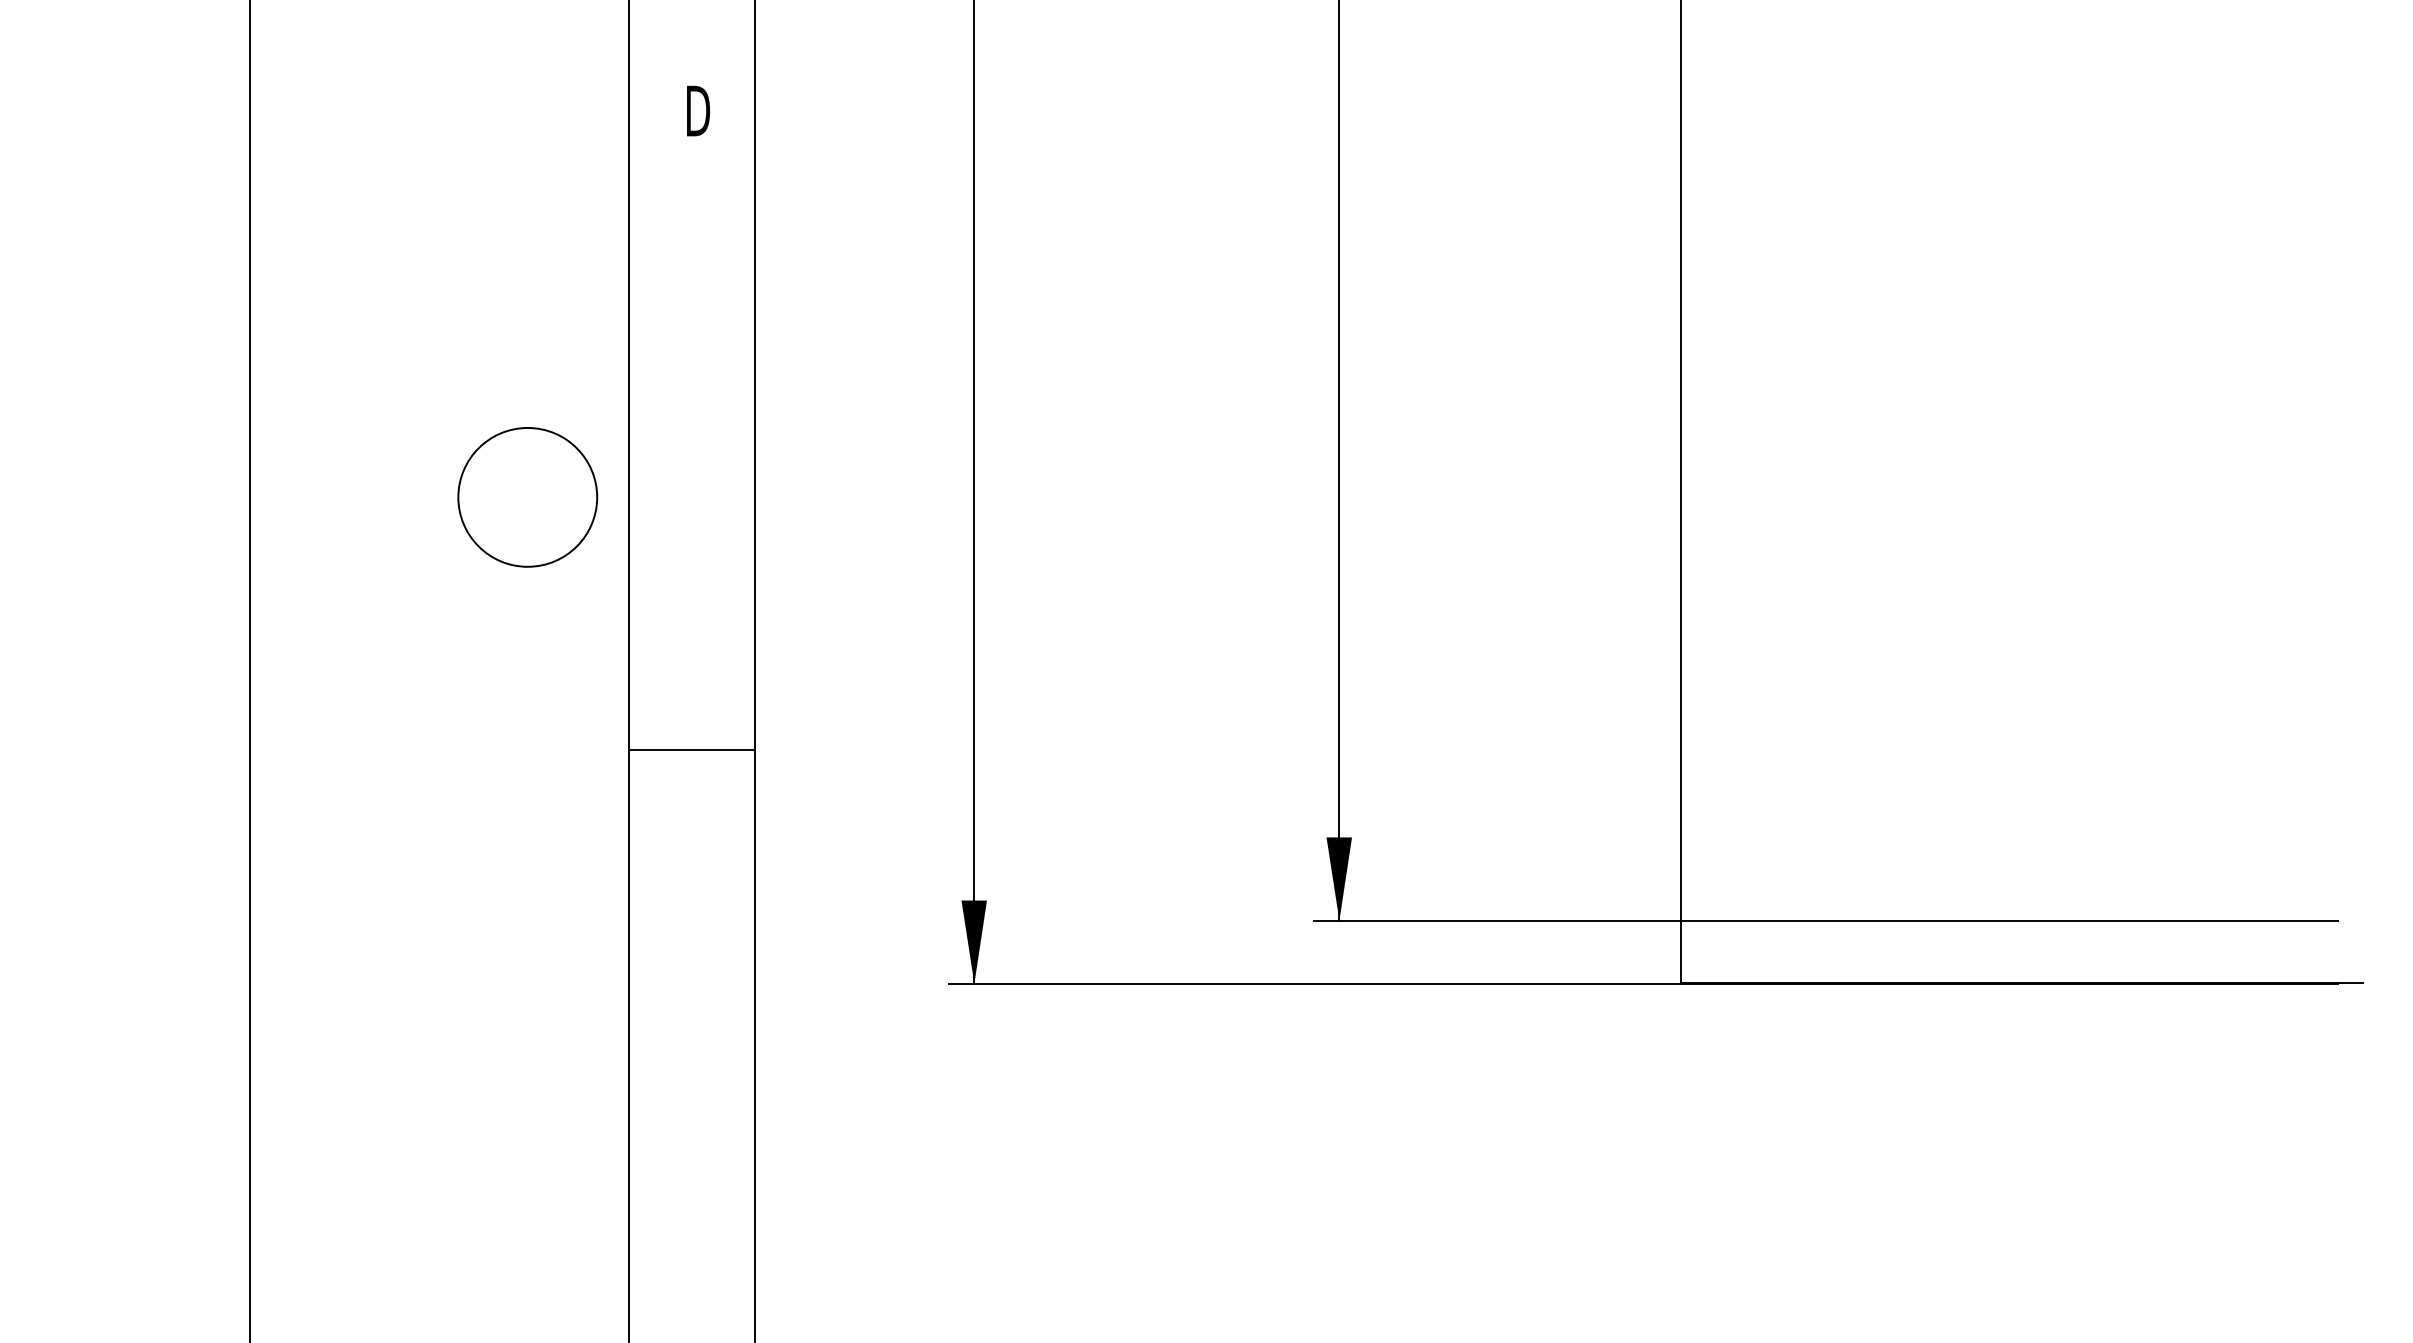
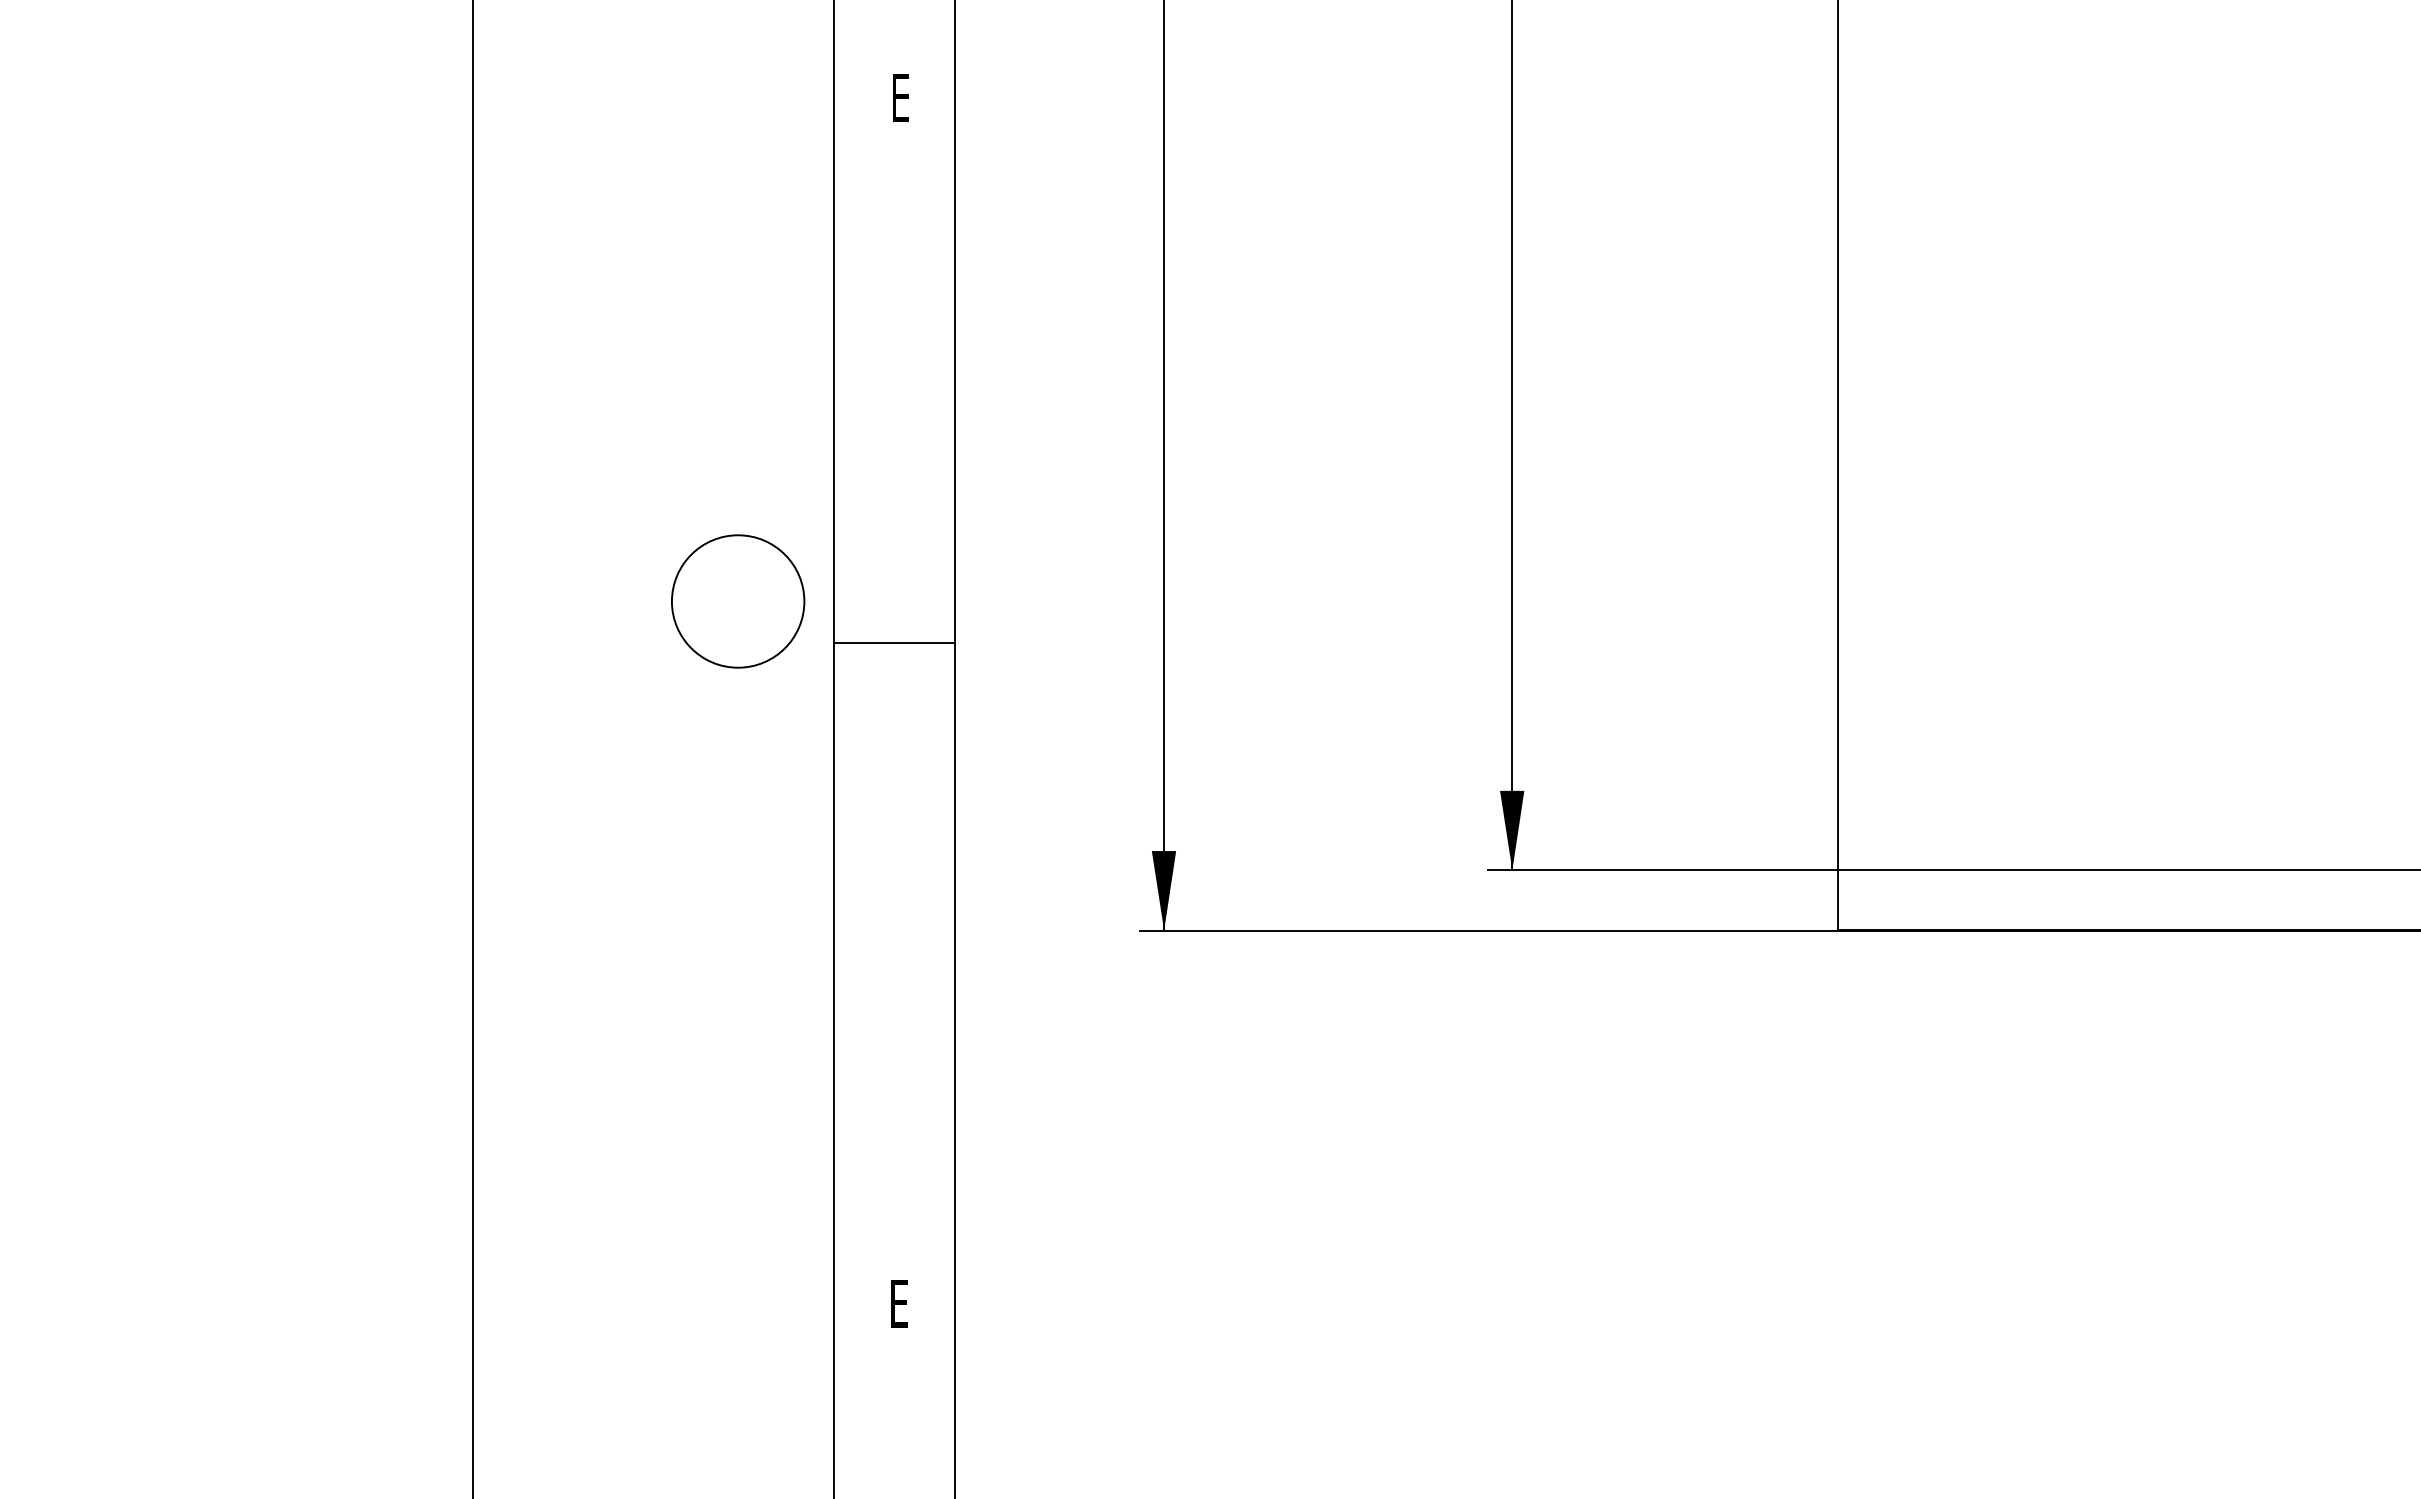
text: (697, 111) -> (900, 98), D -> E
circle: (528, 497) -> (738, 601), moved
line: (691, 750) -> (894, 643), moved

